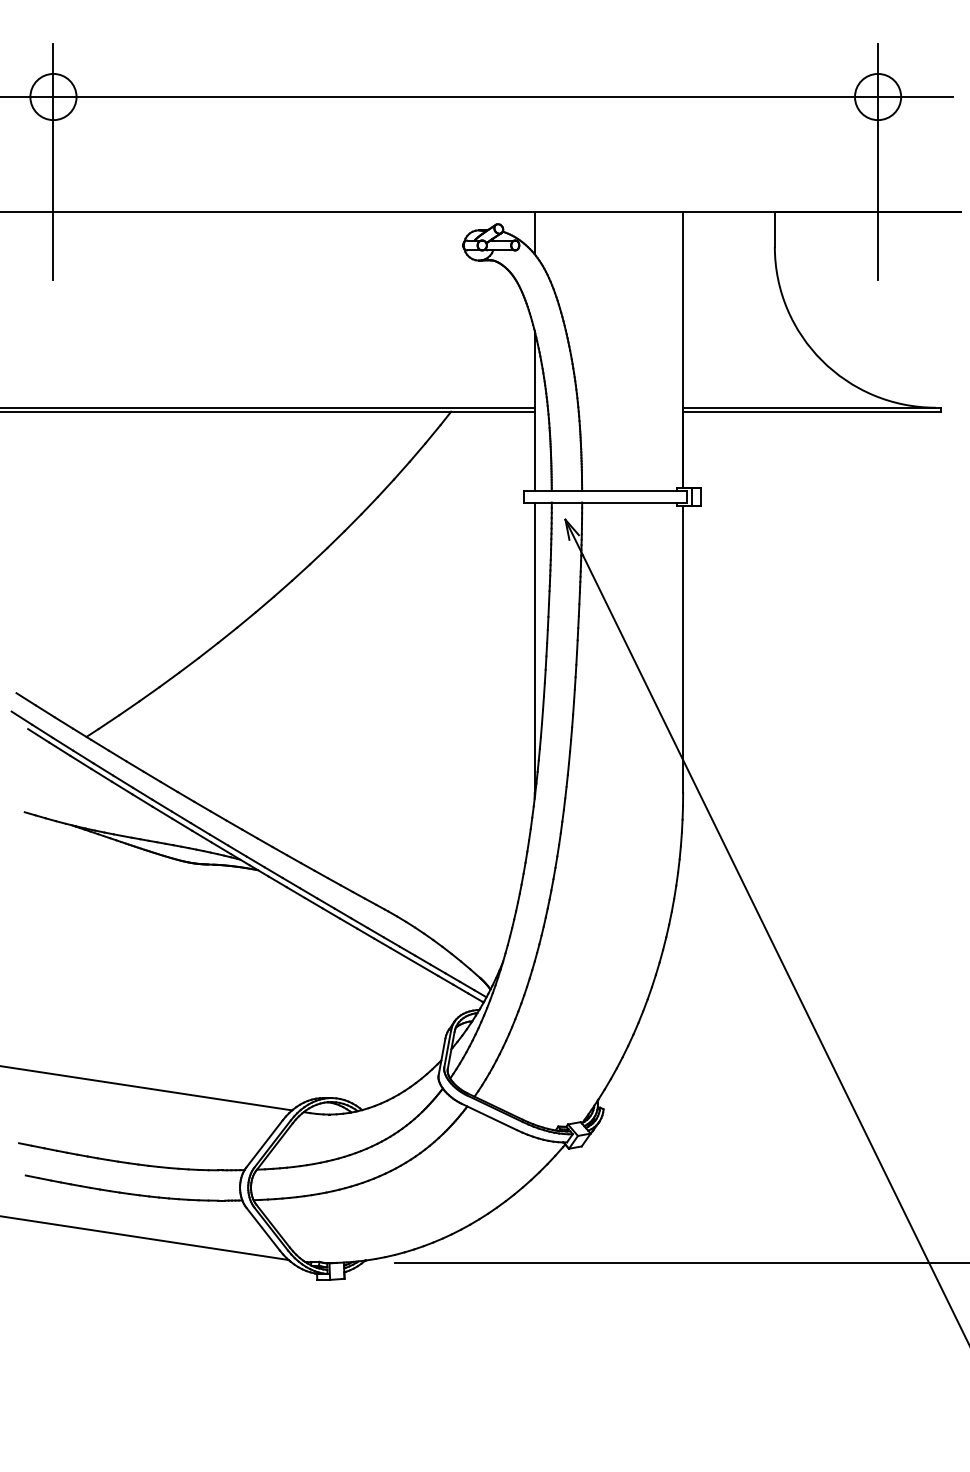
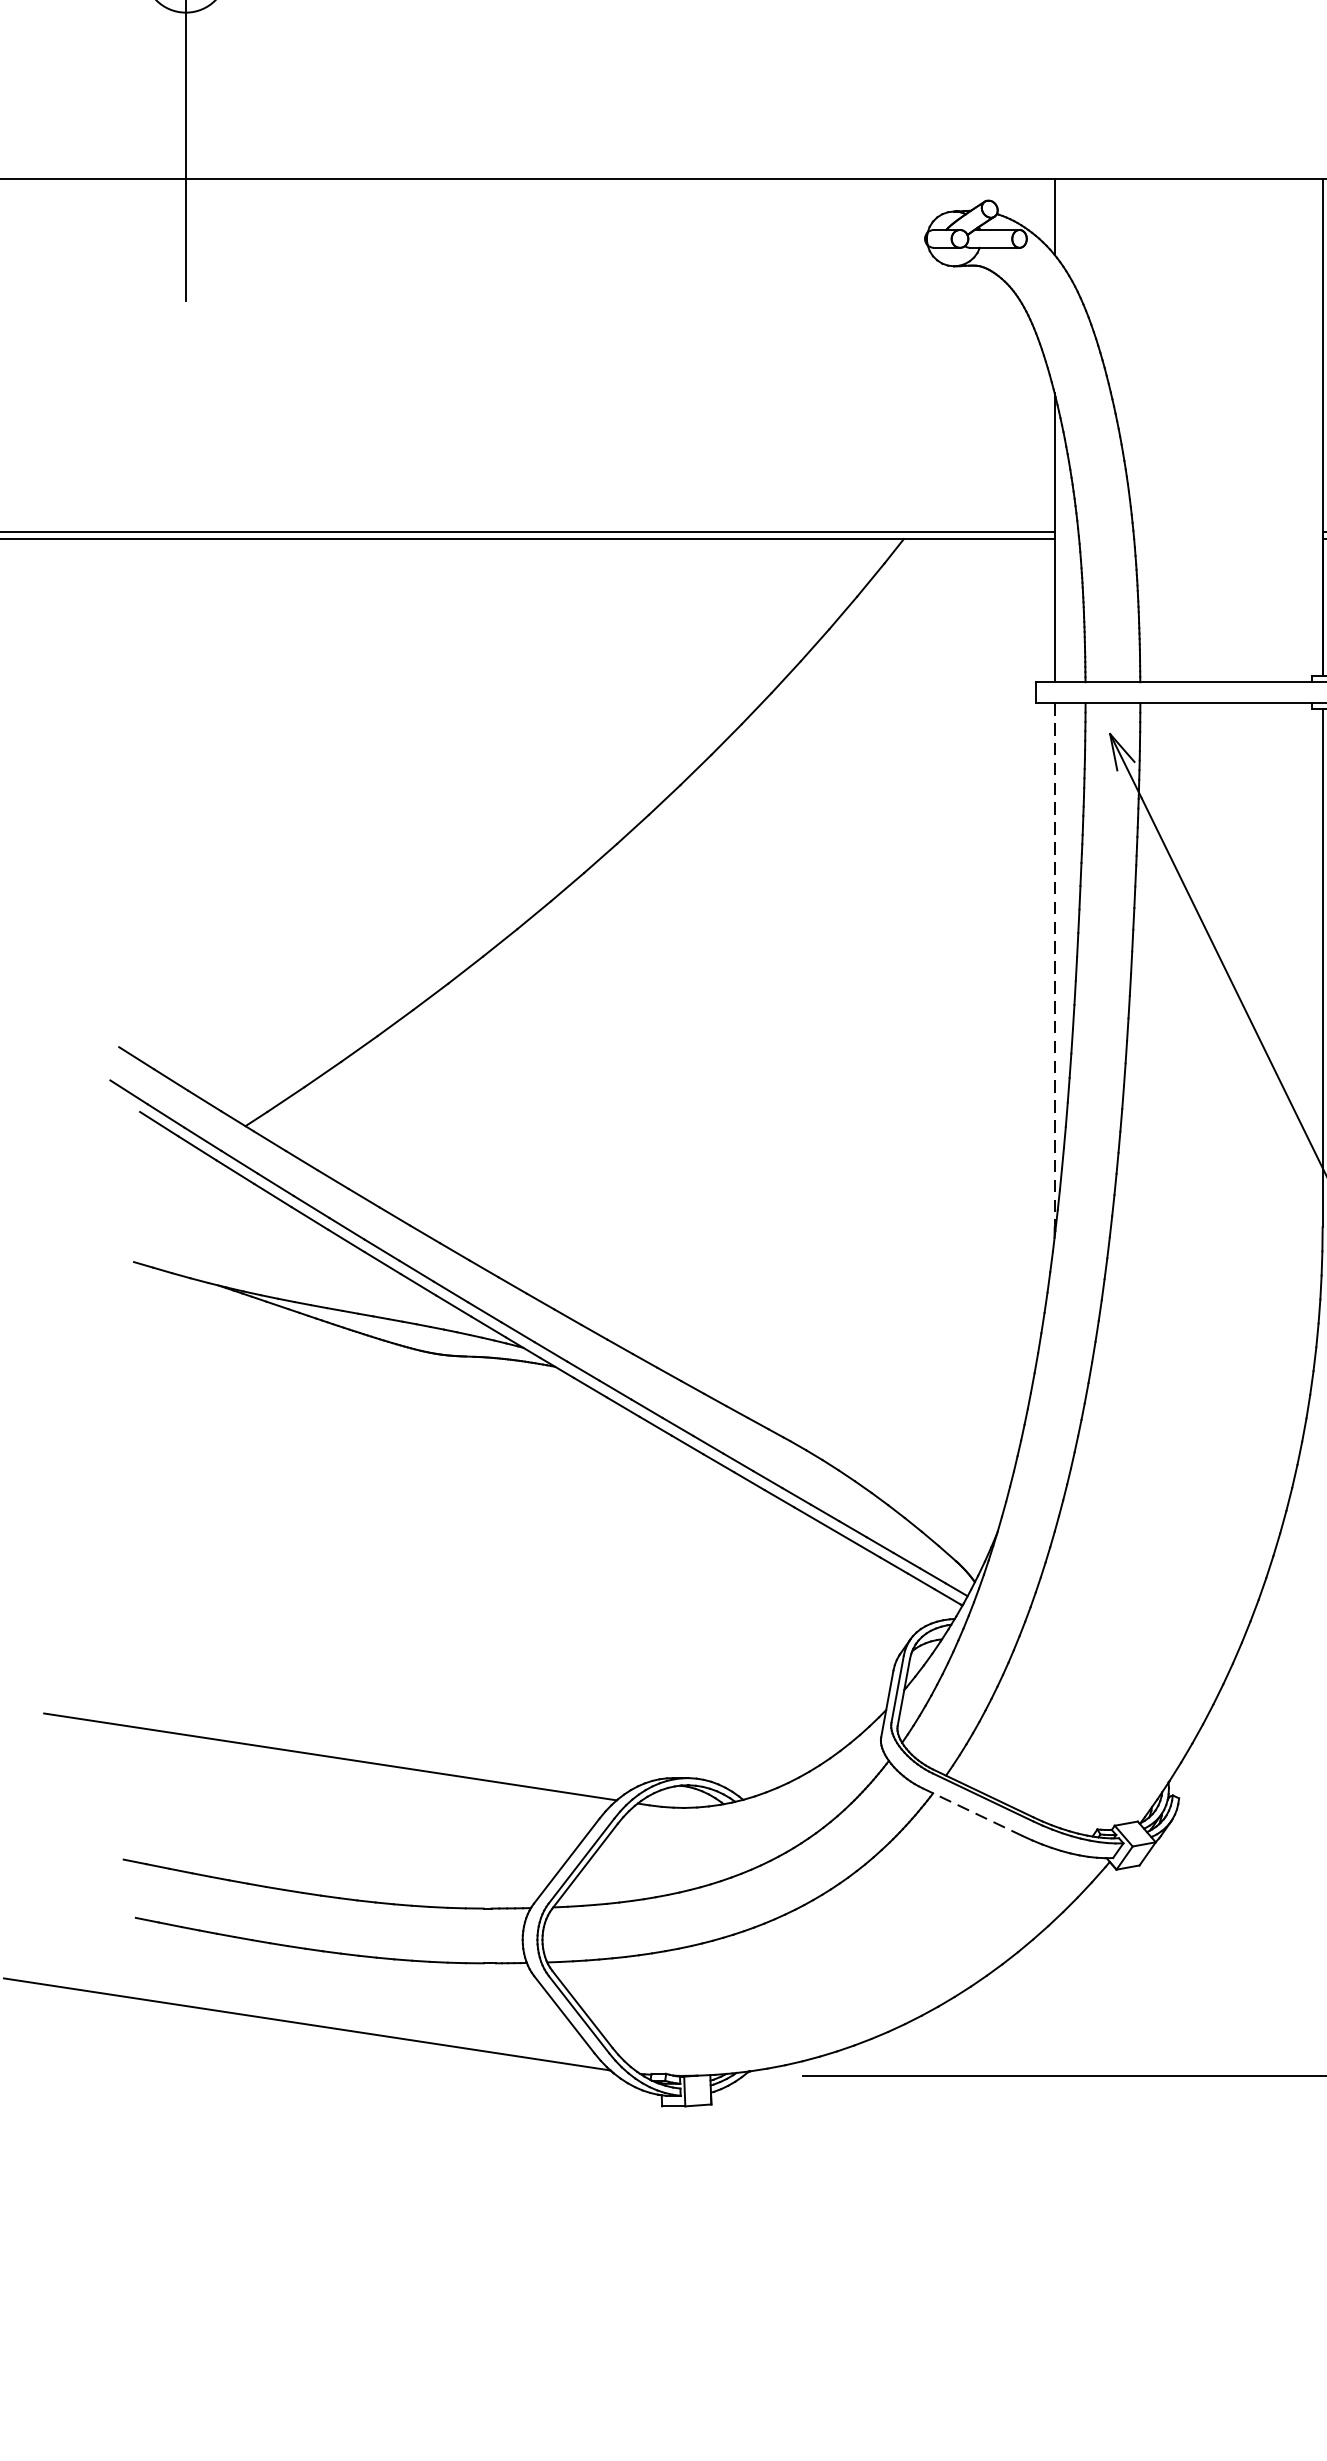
line: (534, 648) -> (1054, 966), solid -> dashed
line: (489, 1116) -> (973, 1811), solid -> dashed

